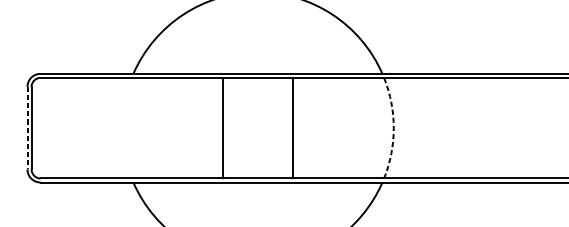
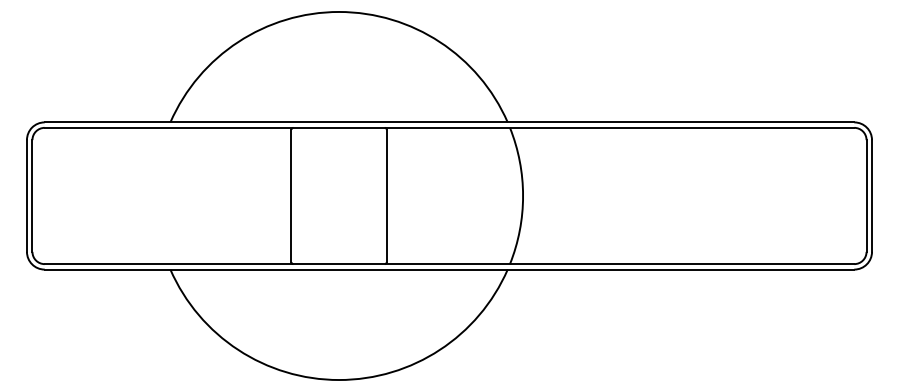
line: (27, 128) -> (26, 196), dashed -> solid
arc: (394, 128) -> (523, 196), dashed -> solid

